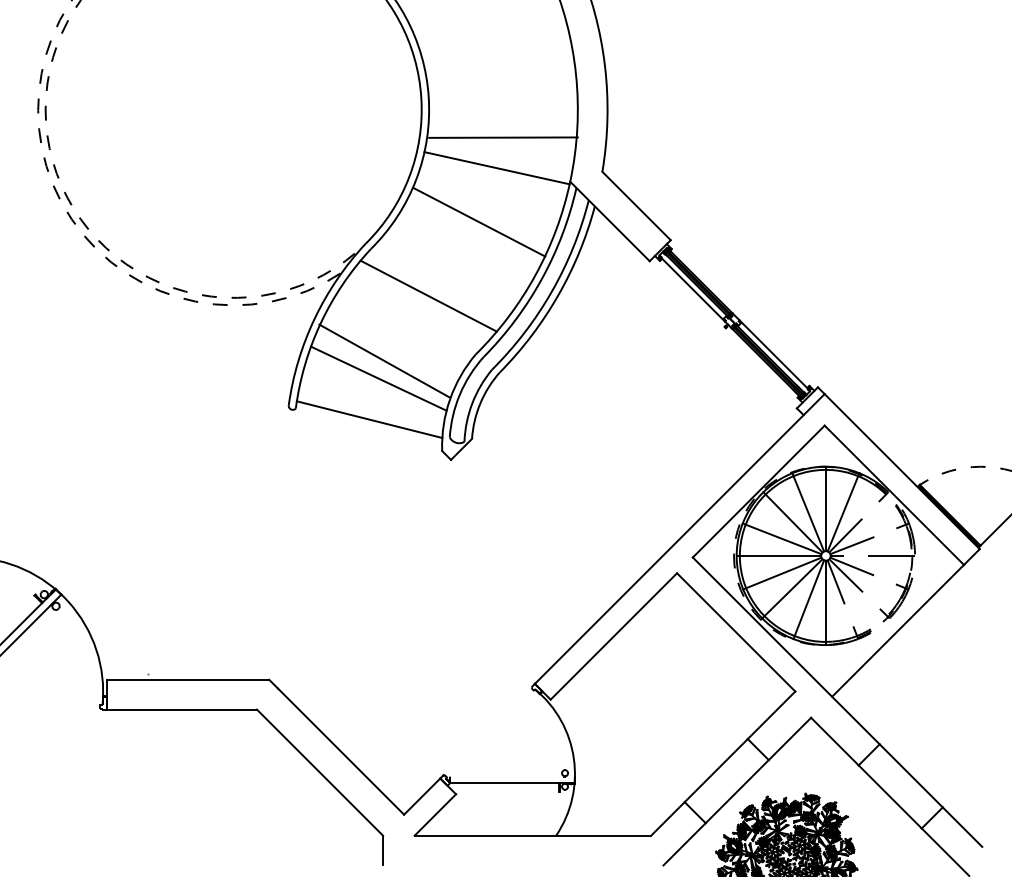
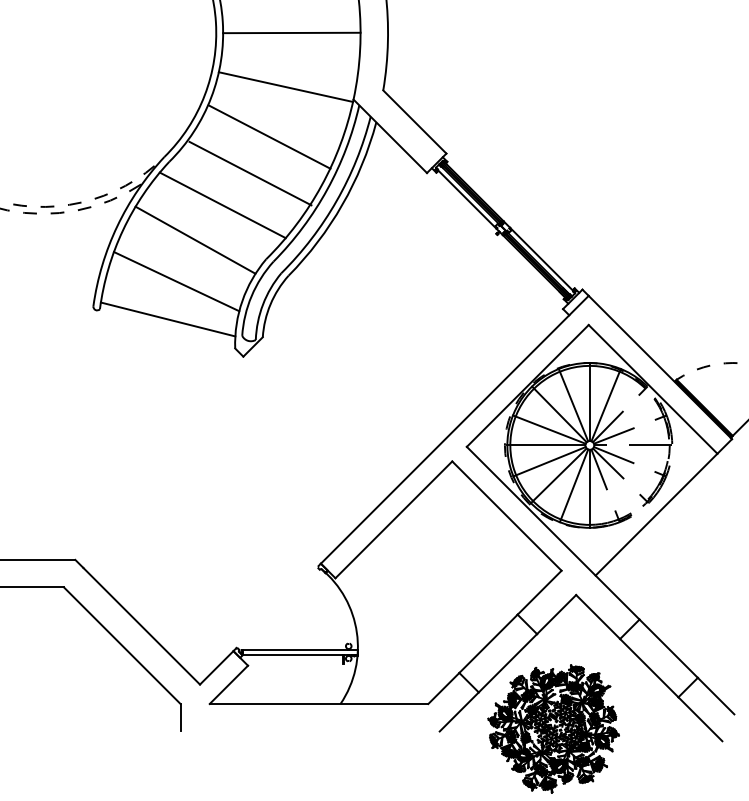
line: (503, 137) -> (291, 32), moved
line: (458, 261) -> (250, 173), added
line: (384, 360) -> (195, 239), moved
line: (511, 776) -> (299, 649), added

